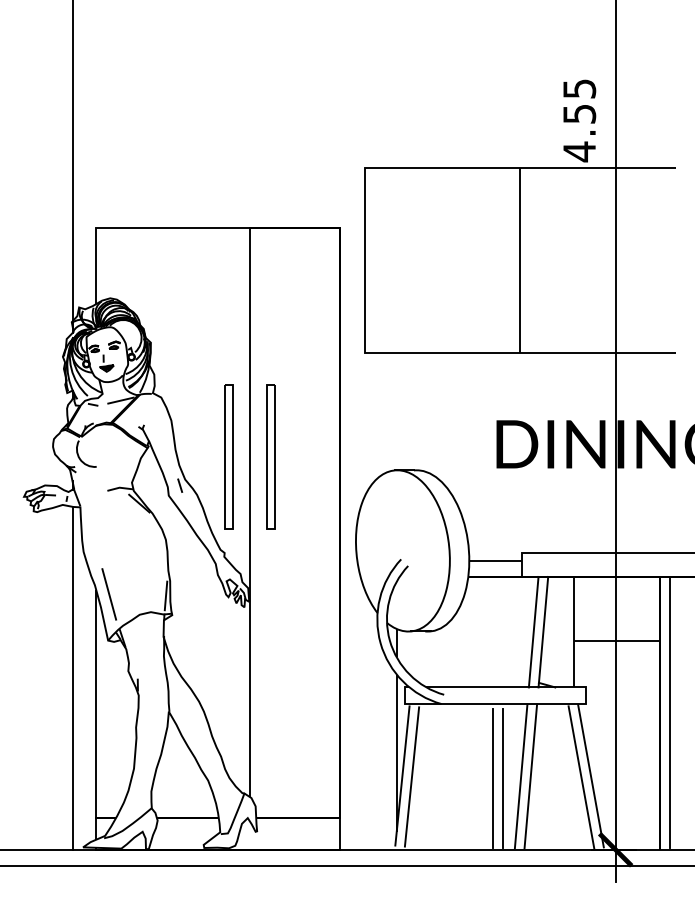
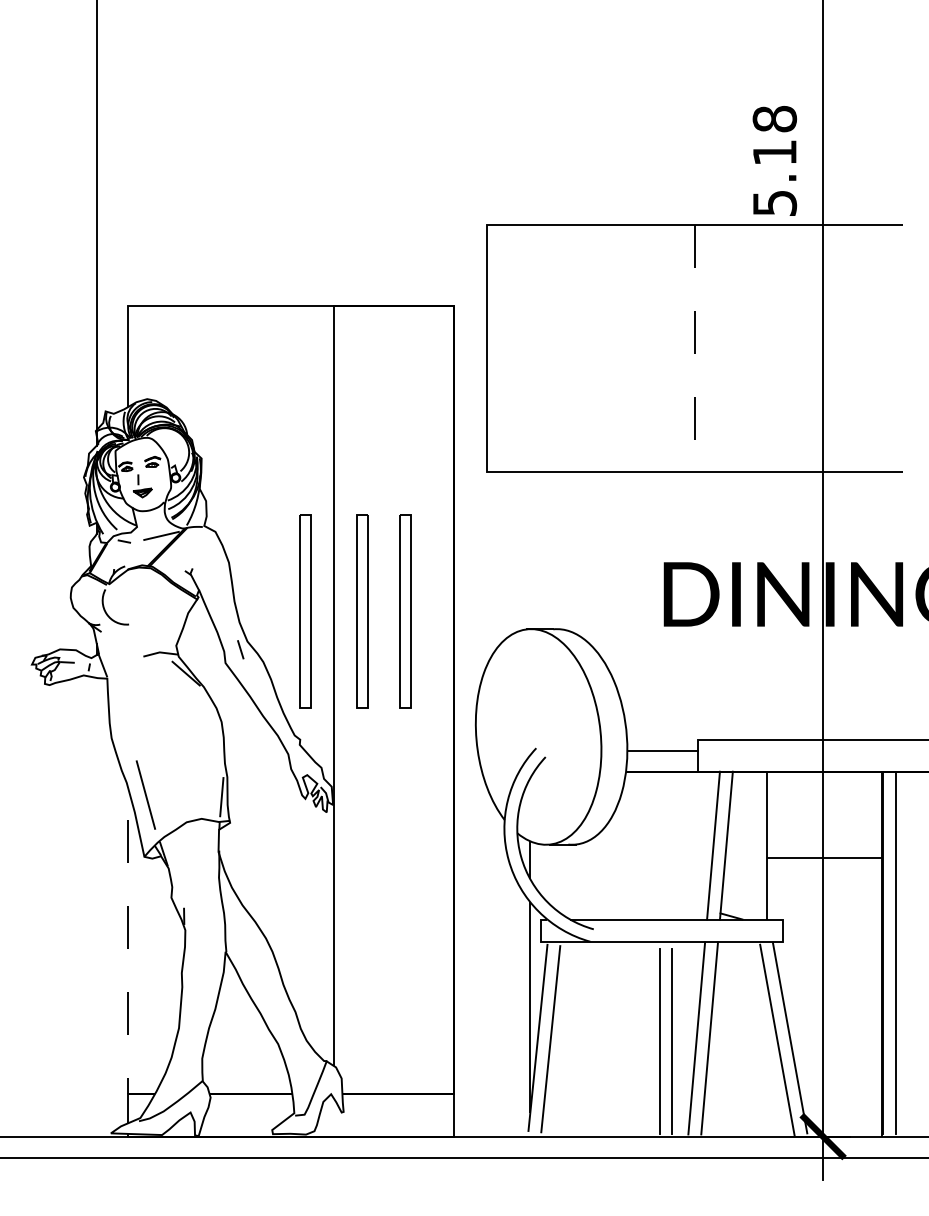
text: (579, 120) -> (774, 161), 4.55 -> 5.18
line: (520, 261) -> (695, 349), solid -> dashed
part: (303, 457) -> (405, 611), added
line: (72, 677) -> (96, 906), removed
line: (96, 714) -> (128, 955), solid -> dashed

